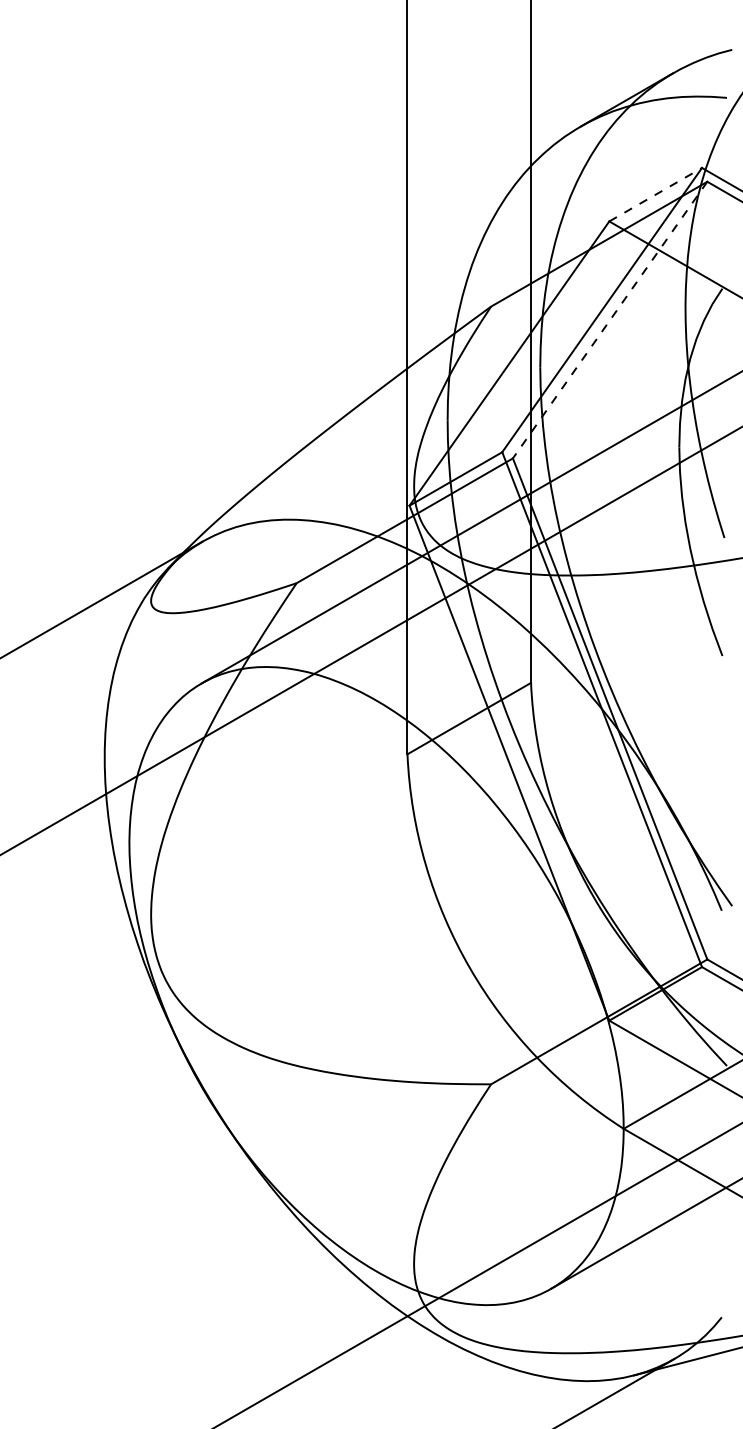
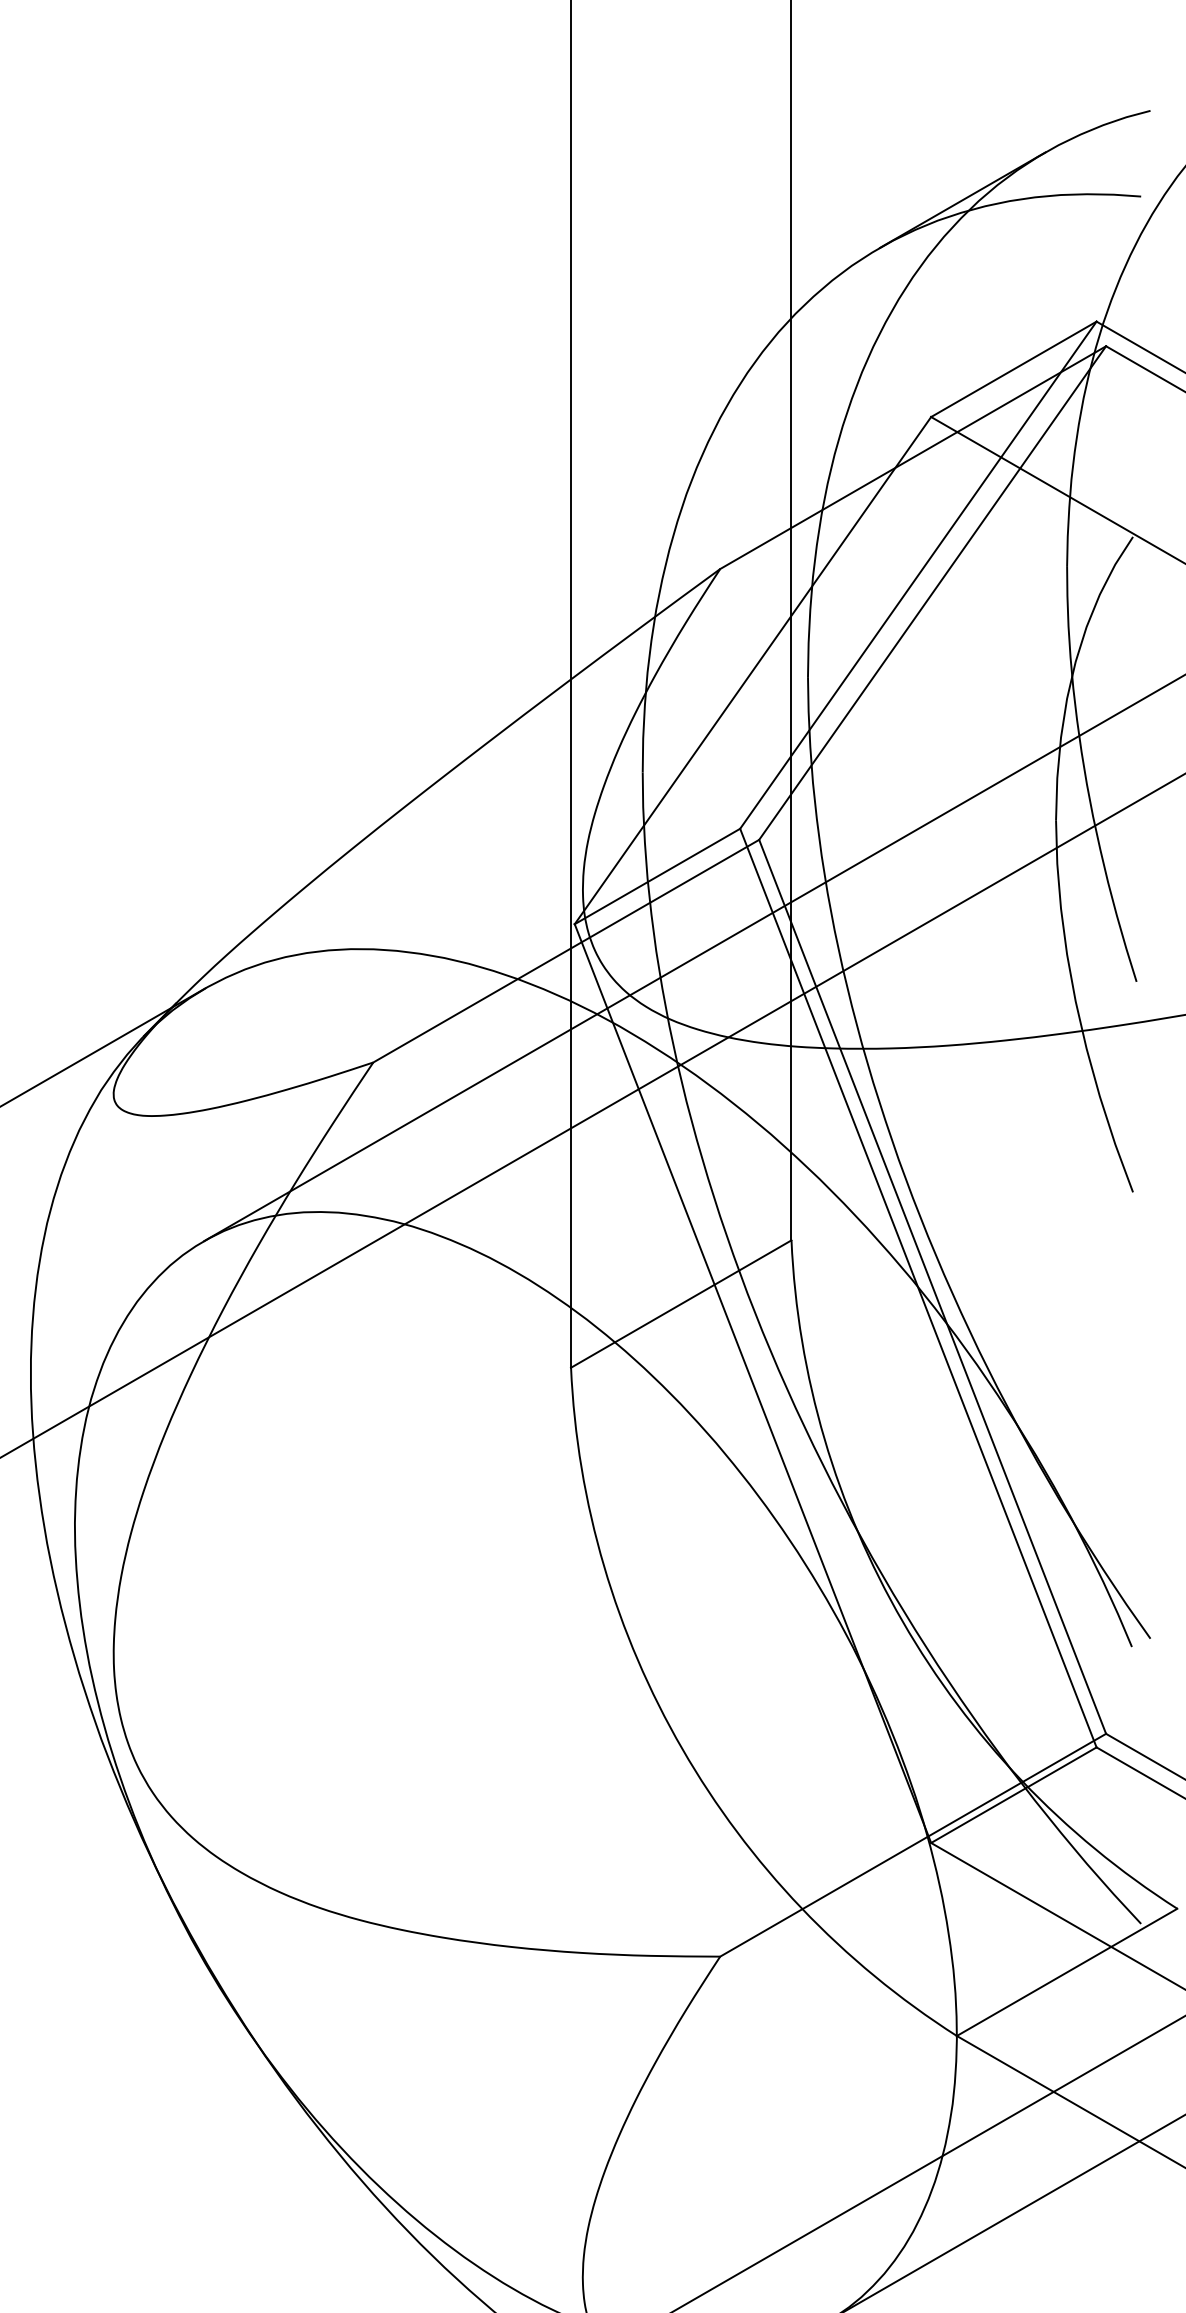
line: (655, 194) -> (1013, 368), dashed -> solid
line: (609, 320) -> (931, 593), dashed -> solid

